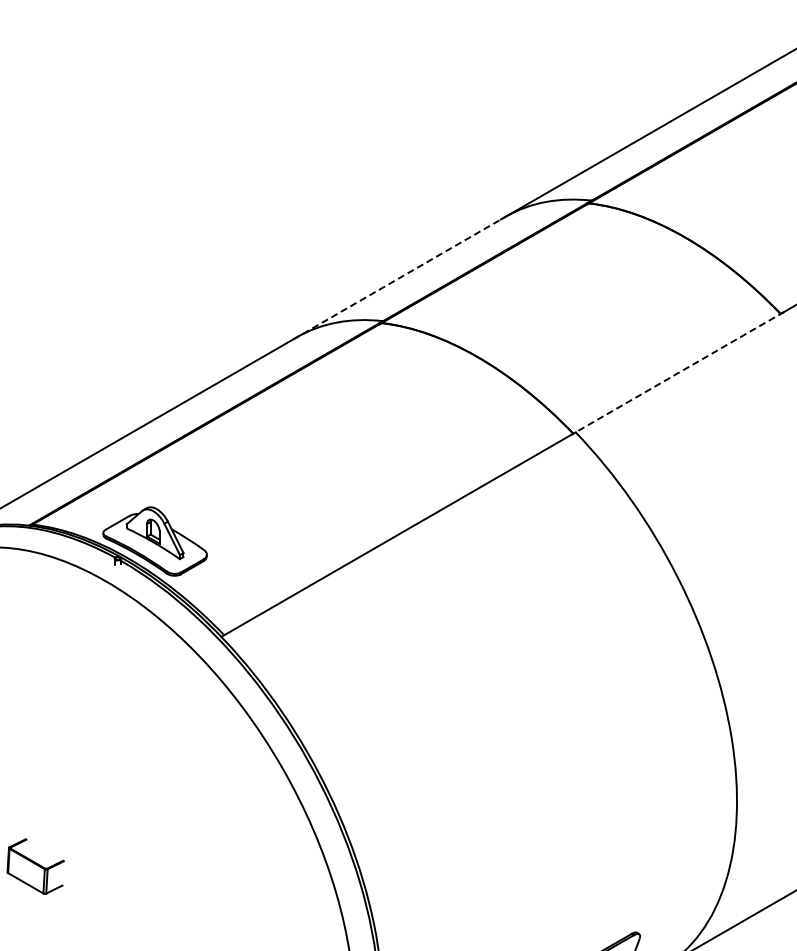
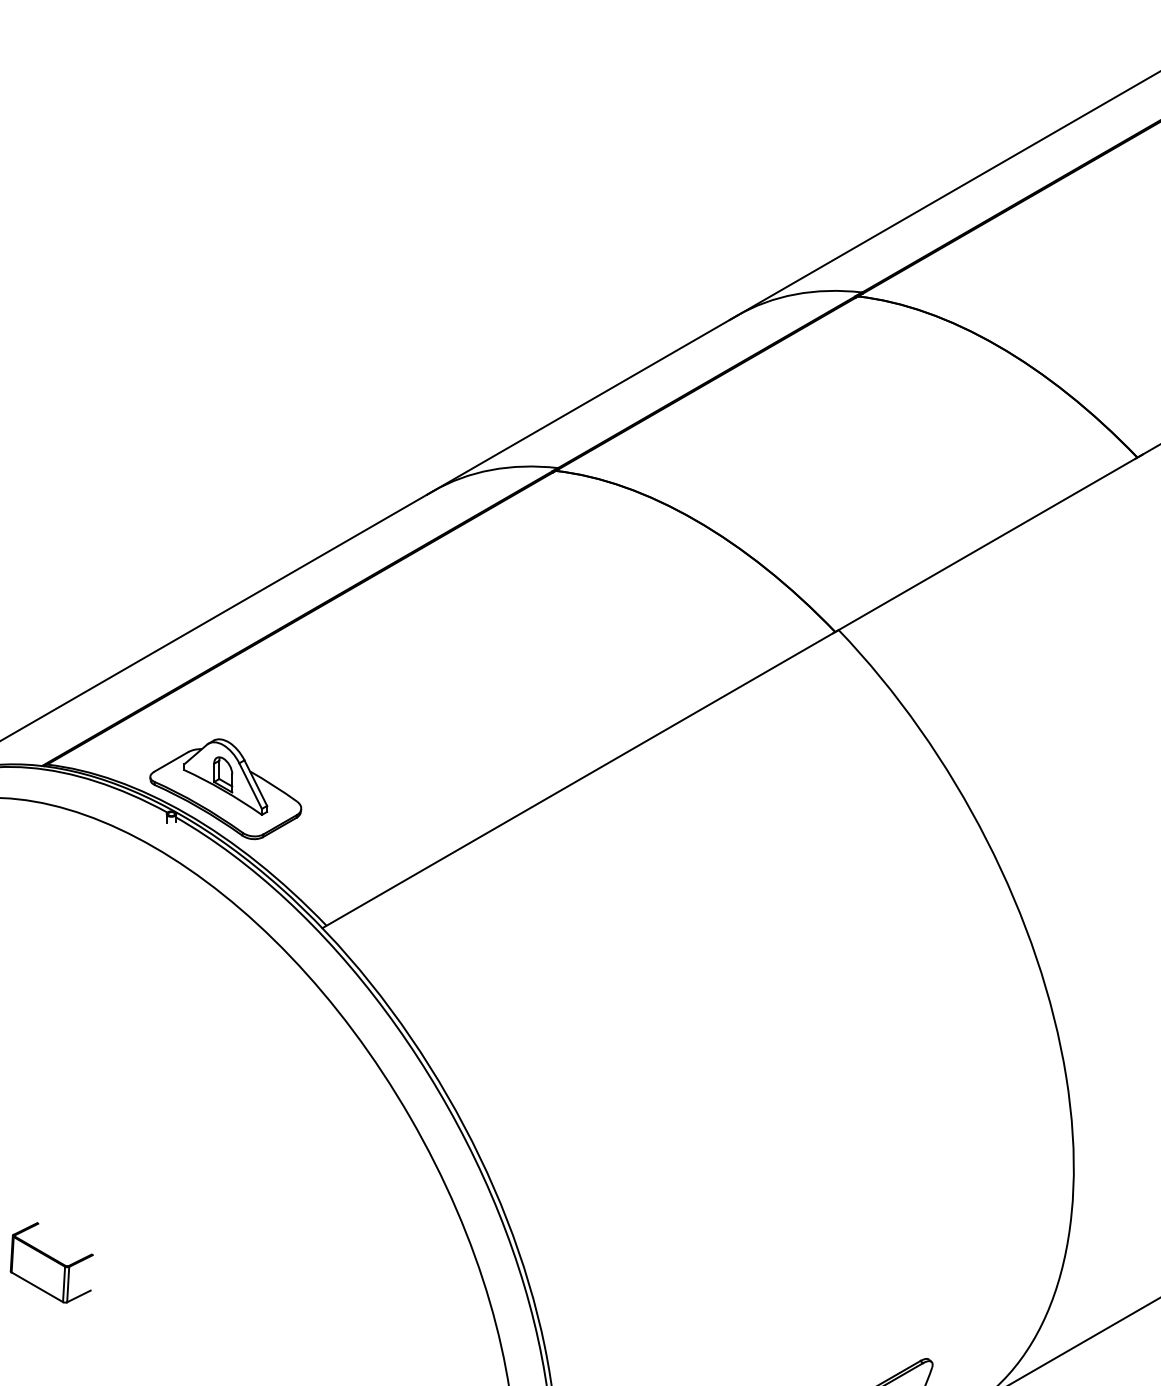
line: (399, 278) -> (581, 405), dashed -> solid
line: (678, 373) -> (988, 544), dashed -> solid

